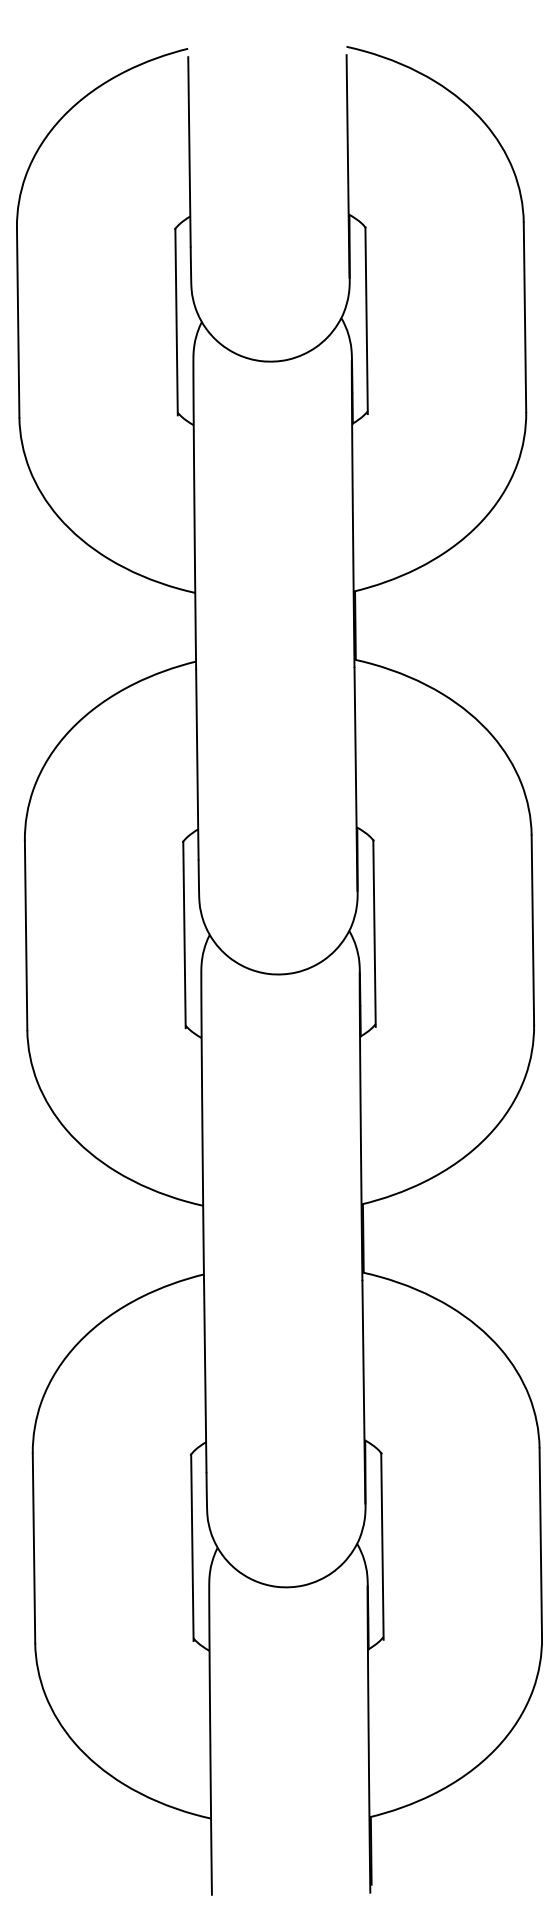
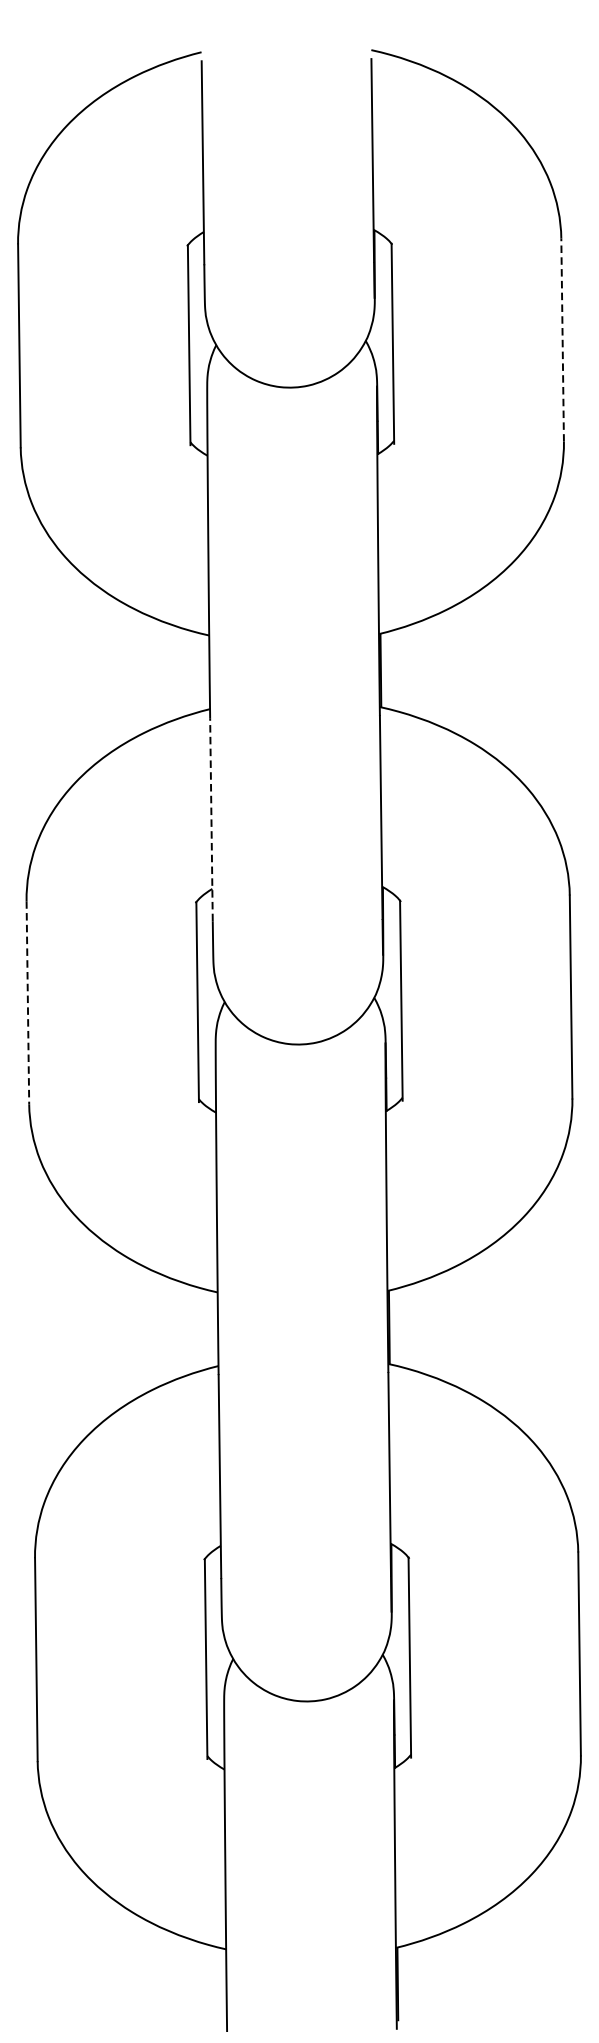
line: (524, 317) -> (562, 340), solid -> dashed
line: (197, 764) -> (211, 819), solid -> dashed
line: (26, 935) -> (28, 1002), solid -> dashed

